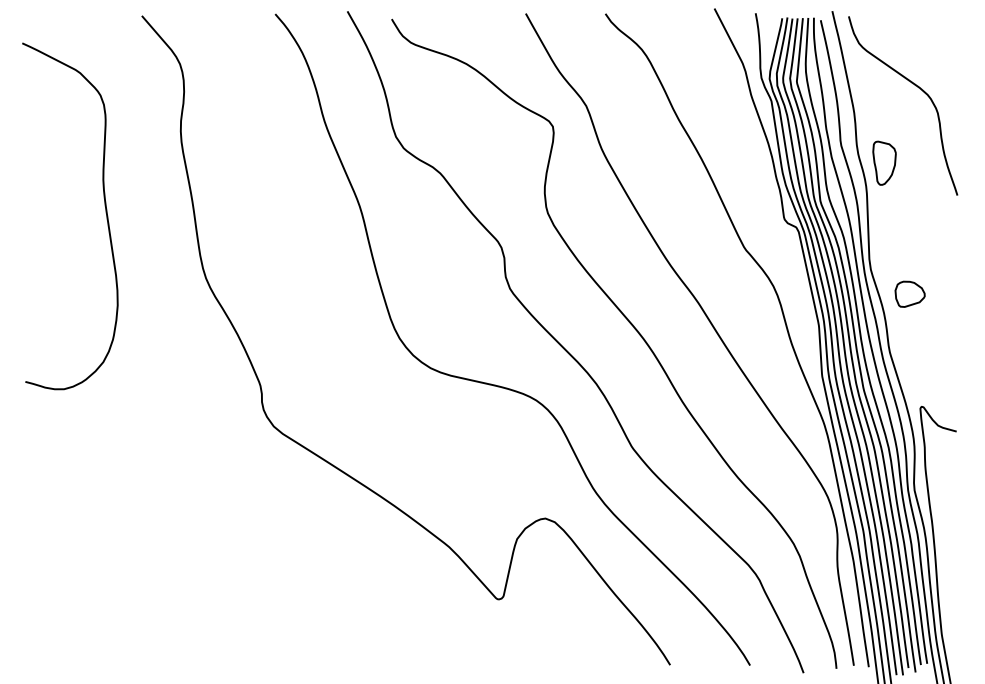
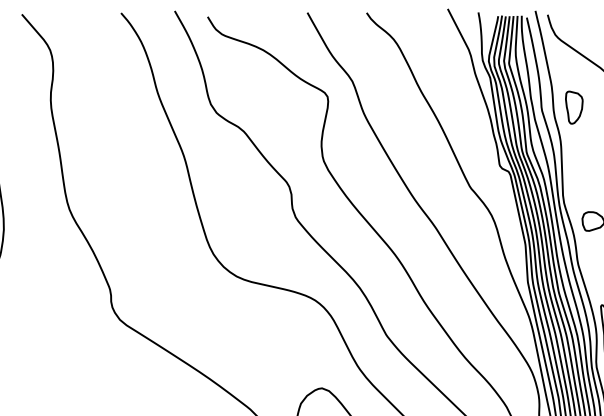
part: (884, 162) -> (574, 107), moved

